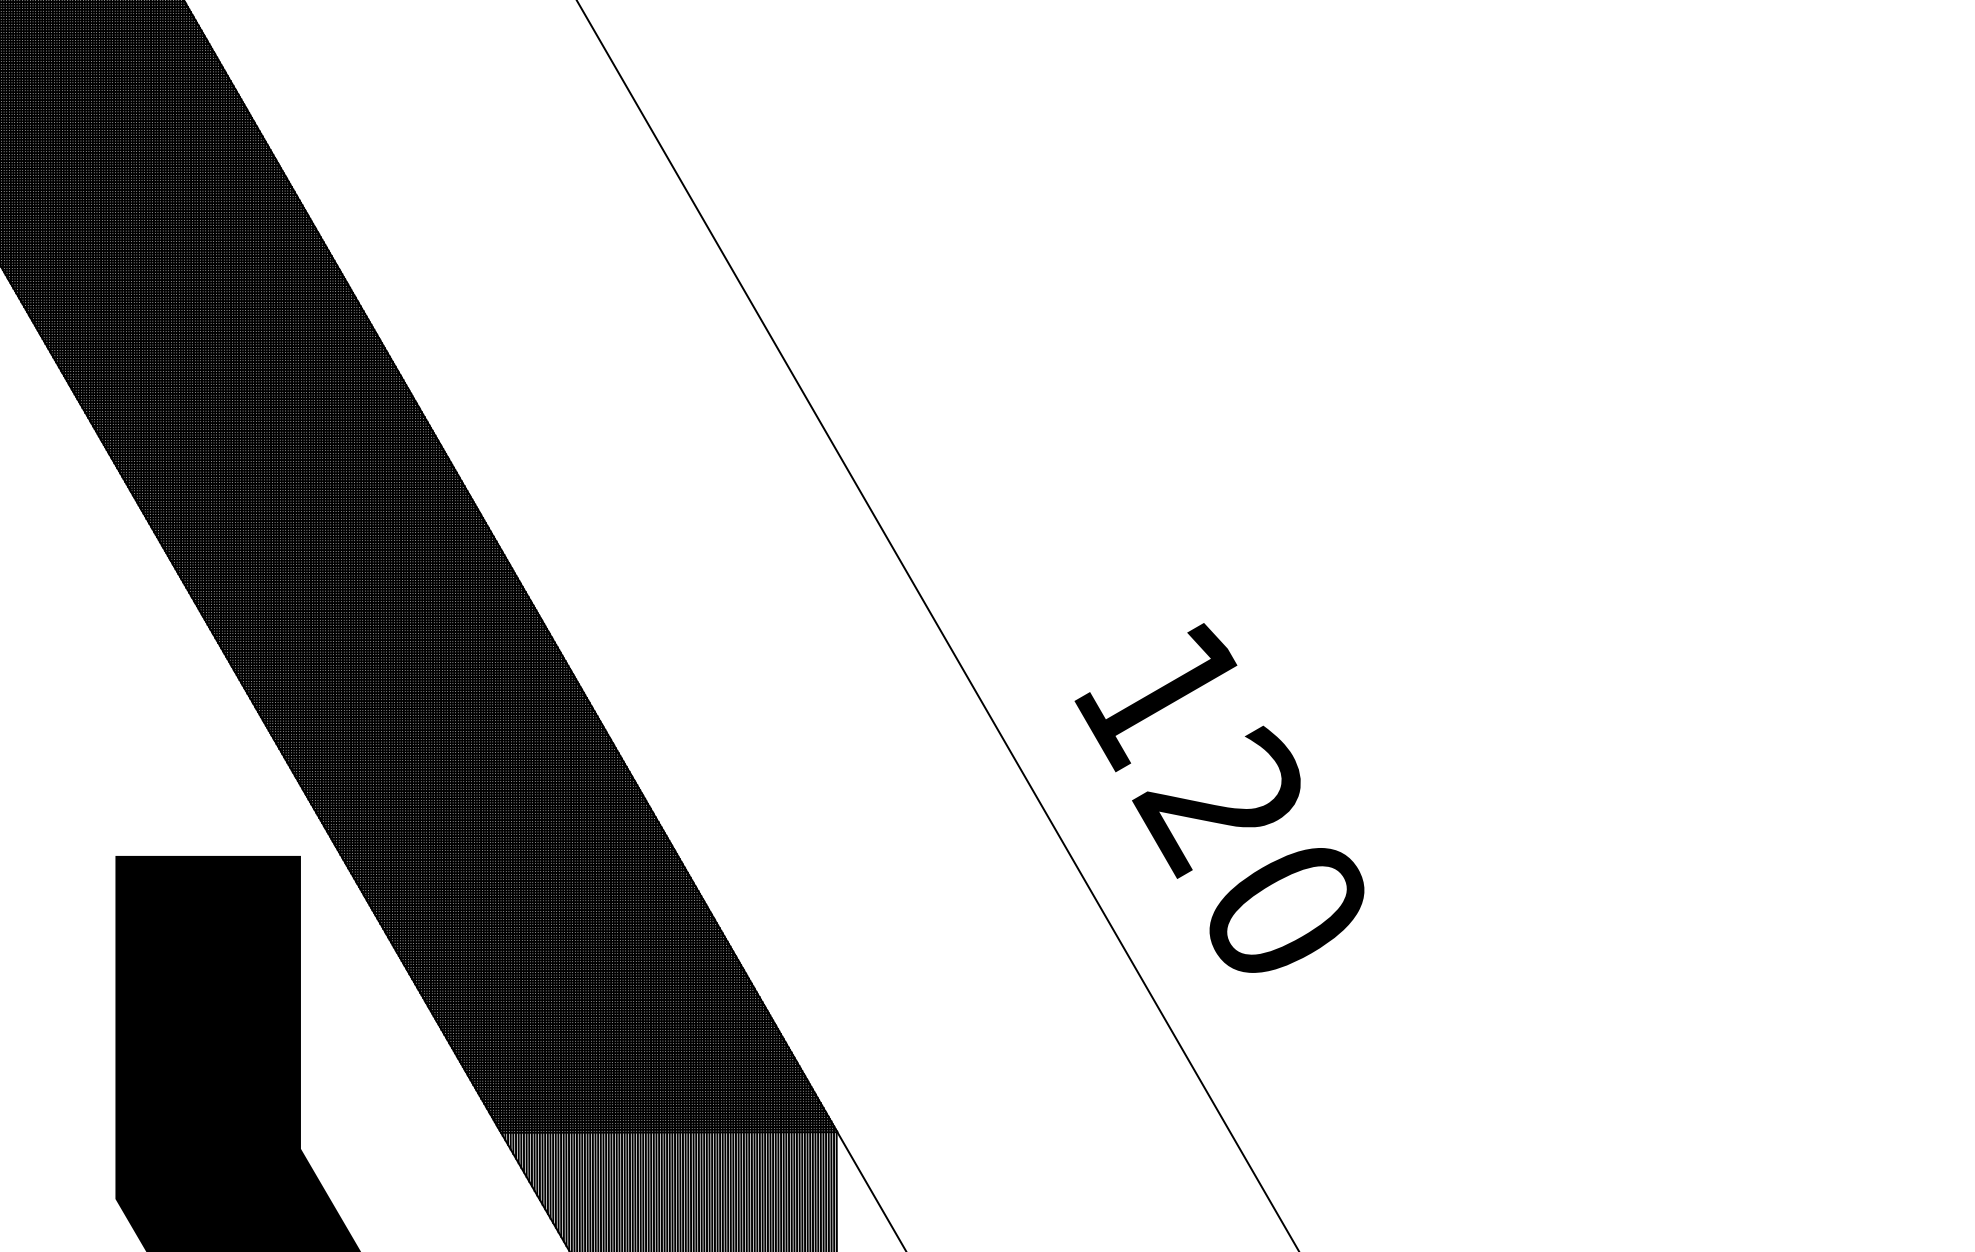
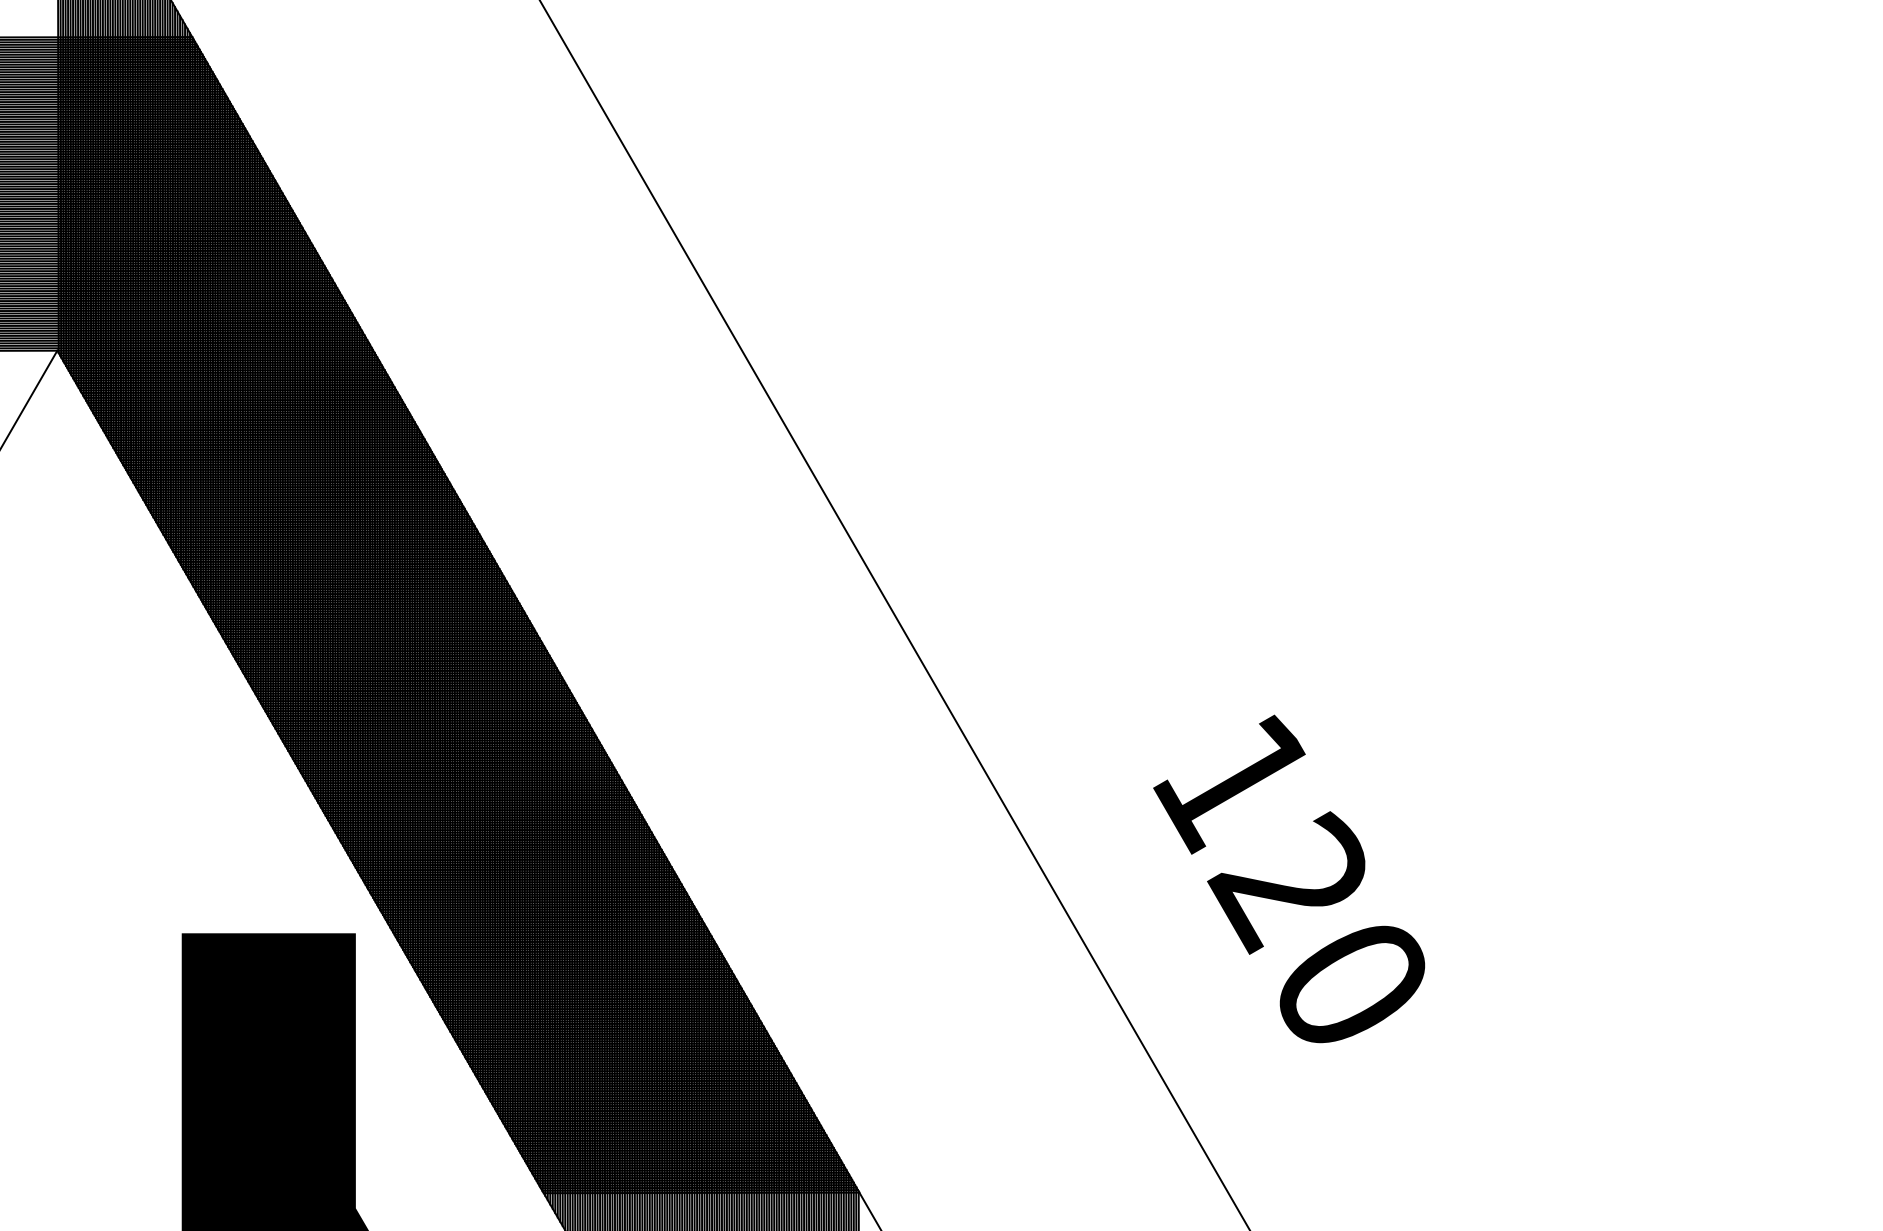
text: (1219, 797) -> (1289, 878), moved

